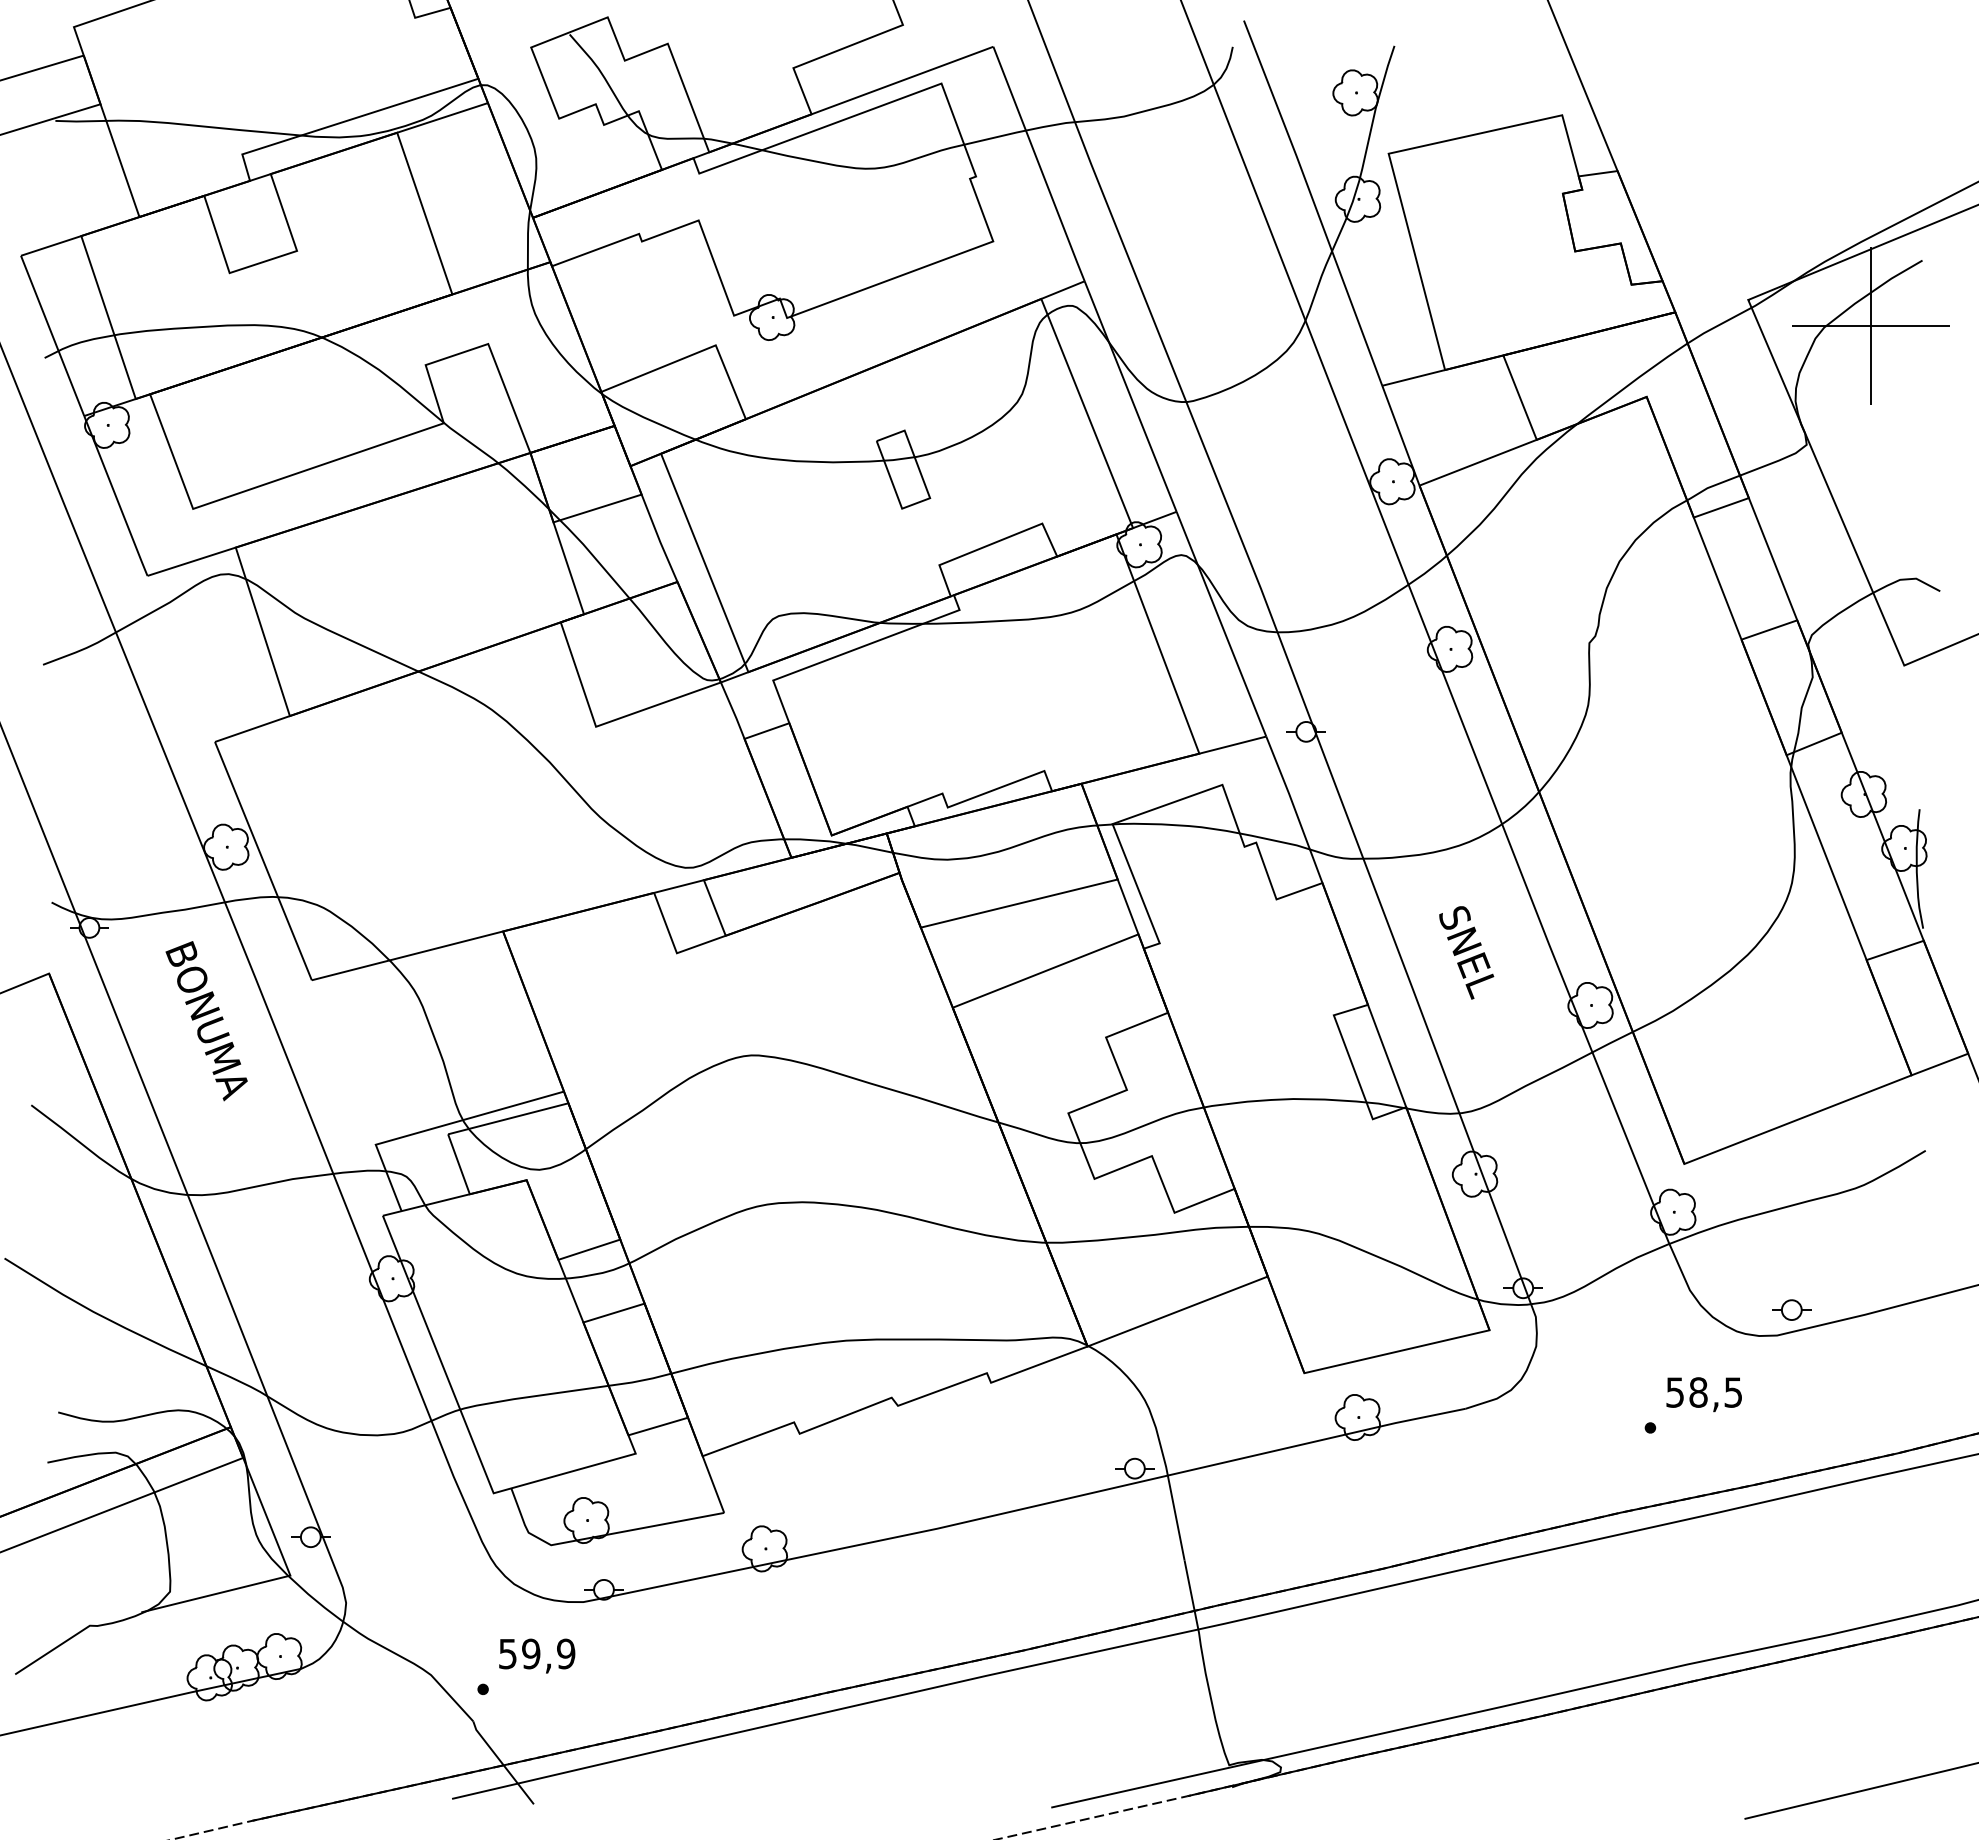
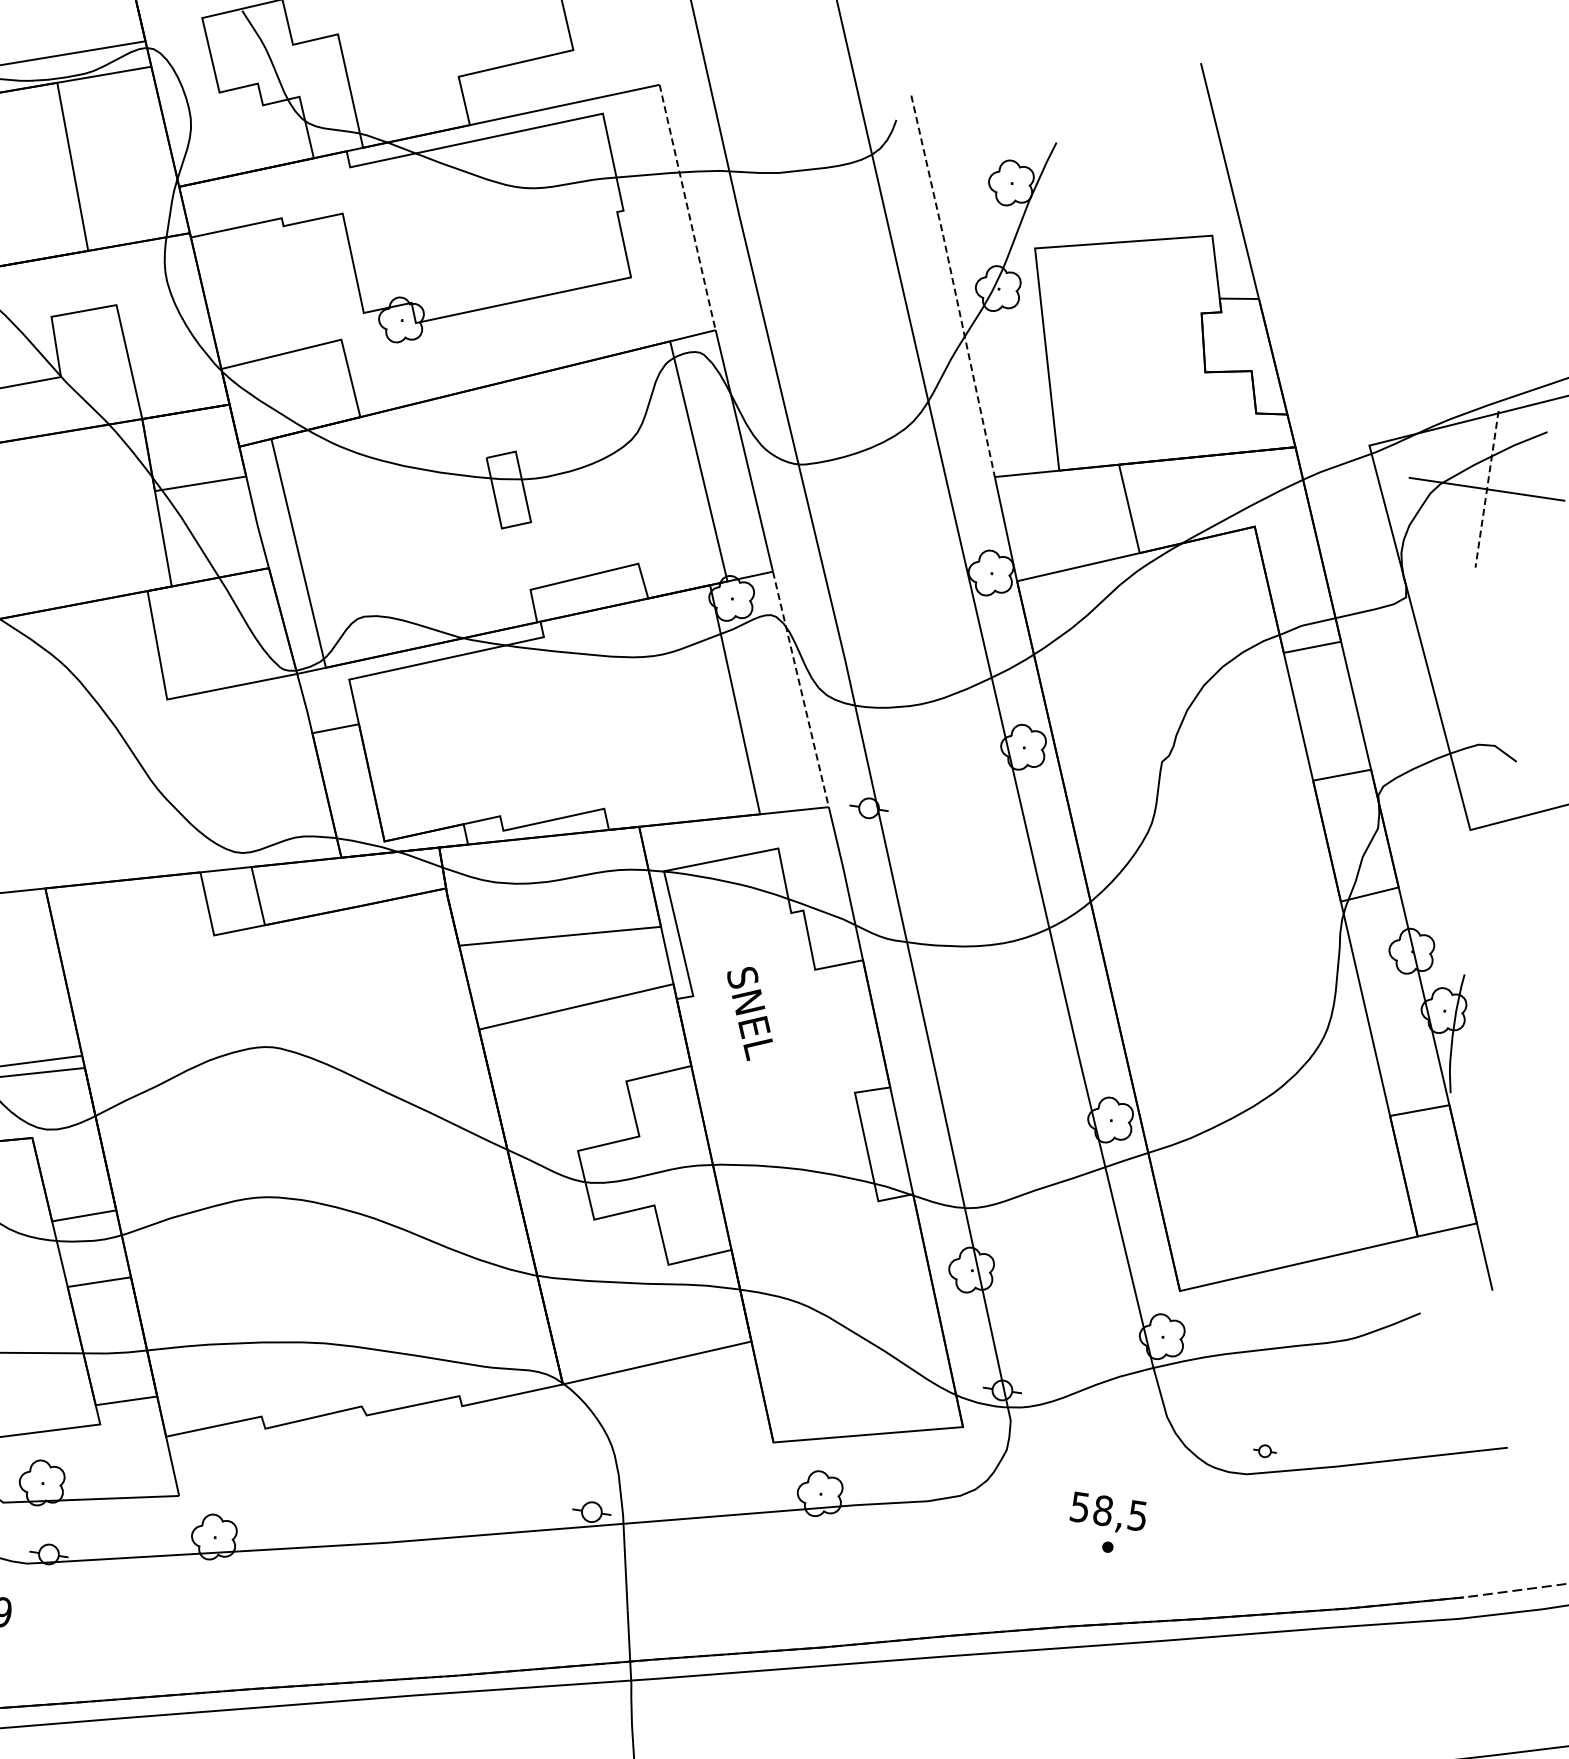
line: (1039, 164) -> (688, 208), solid -> dashed
line: (1314, 202) -> (954, 285), solid -> dashed
line: (1871, 326) -> (1487, 489), solid -> dashed
line: (1221, 624) -> (800, 689), solid -> dashed
text: (1466, 952) -> (749, 1013), moved
part: (1791, 1309) -> (1264, 1450), size x0.6
text: (1703, 1394) -> (1107, 1513), moved

